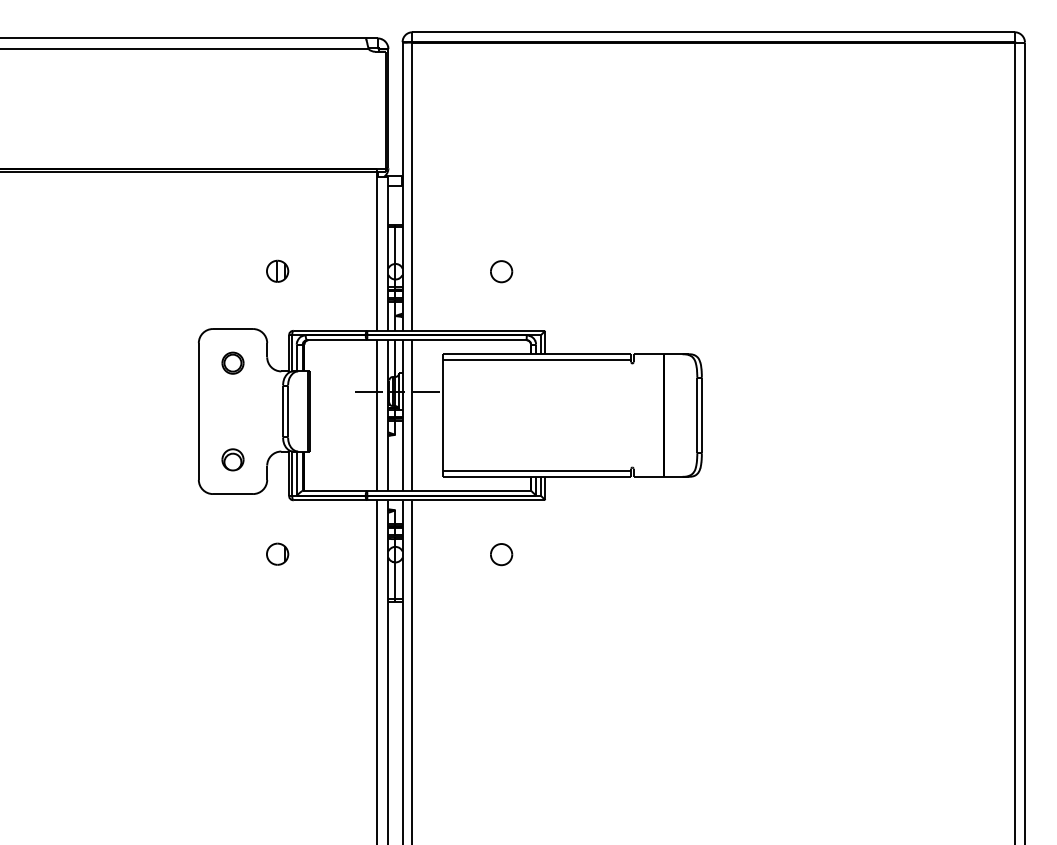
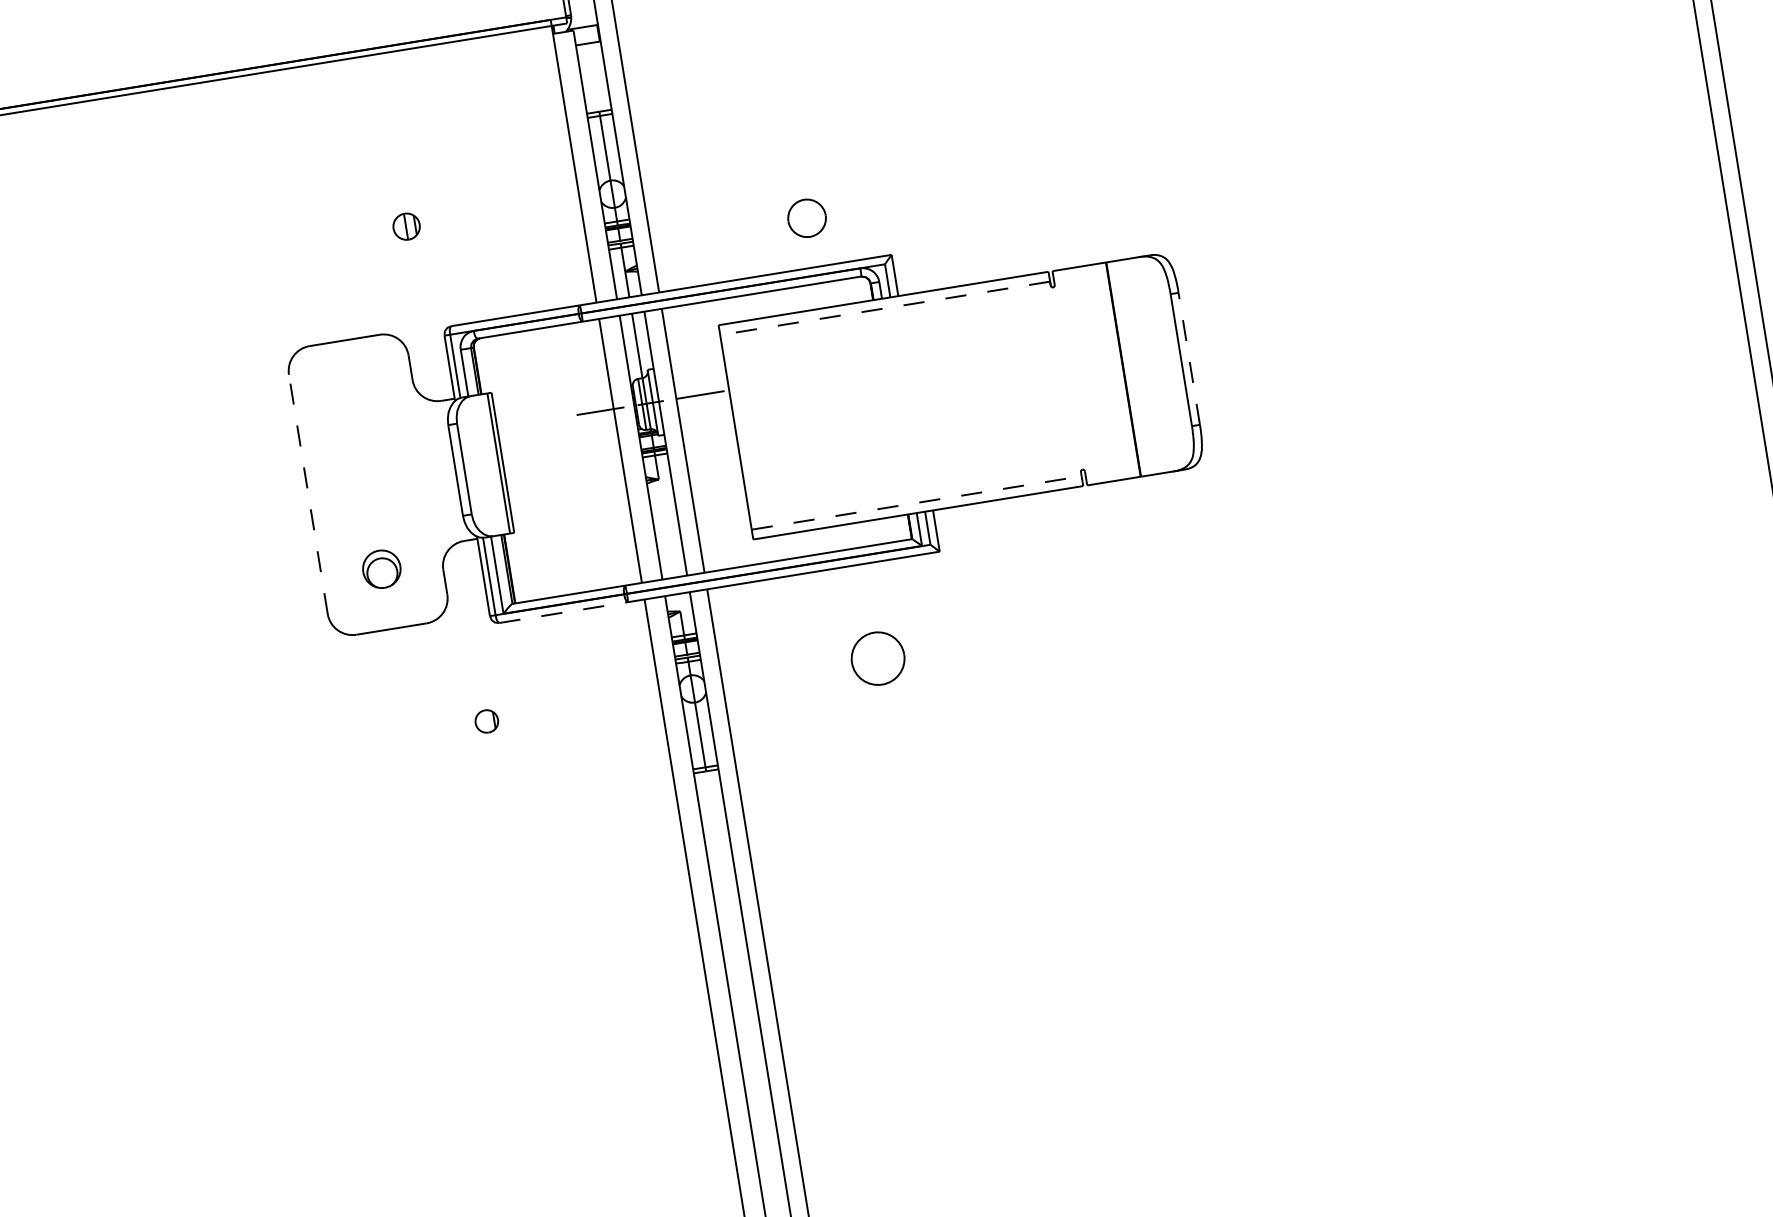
part: (277, 270) -> (406, 225), size x0.7
part: (501, 271) -> (806, 217), moved
line: (536, 359) -> (884, 307), solid -> dashed
part: (232, 362) -> (353, 399), removed
line: (198, 411) -> (307, 494), solid -> dashed
line: (701, 415) -> (1188, 358), solid -> dashed
line: (537, 471) -> (917, 503), solid -> dashed
line: (330, 500) -> (563, 612), solid -> dashed
part: (277, 553) -> (486, 720), size x0.6
part: (501, 554) -> (878, 658), size x1.4

